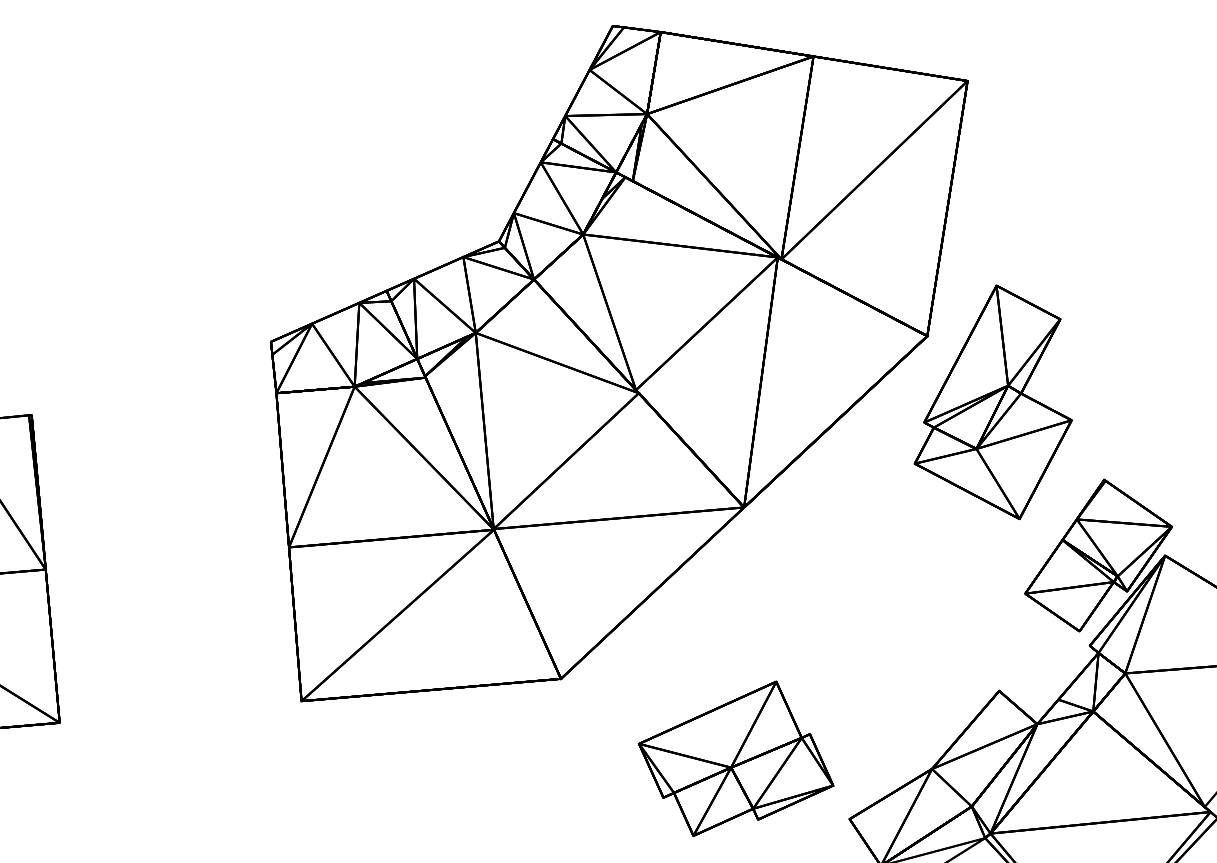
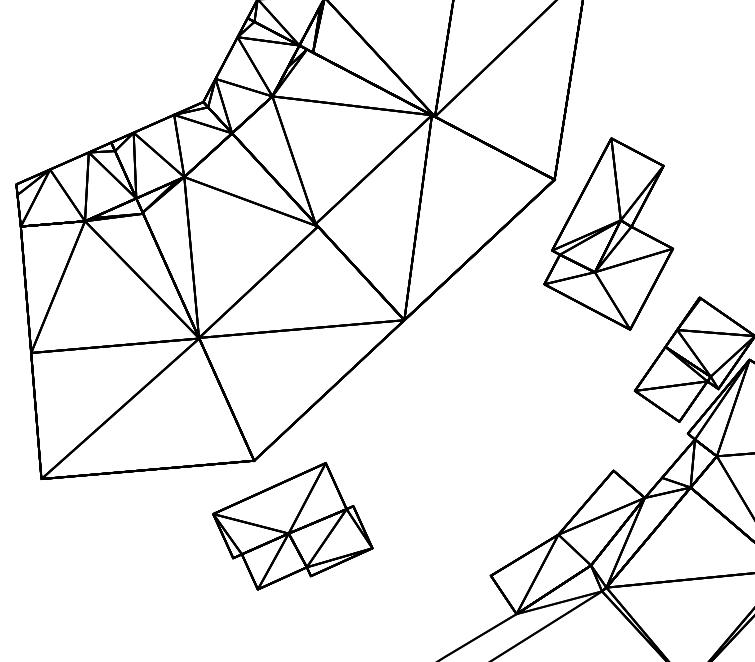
part: (736, 758) -> (293, 526), moved

